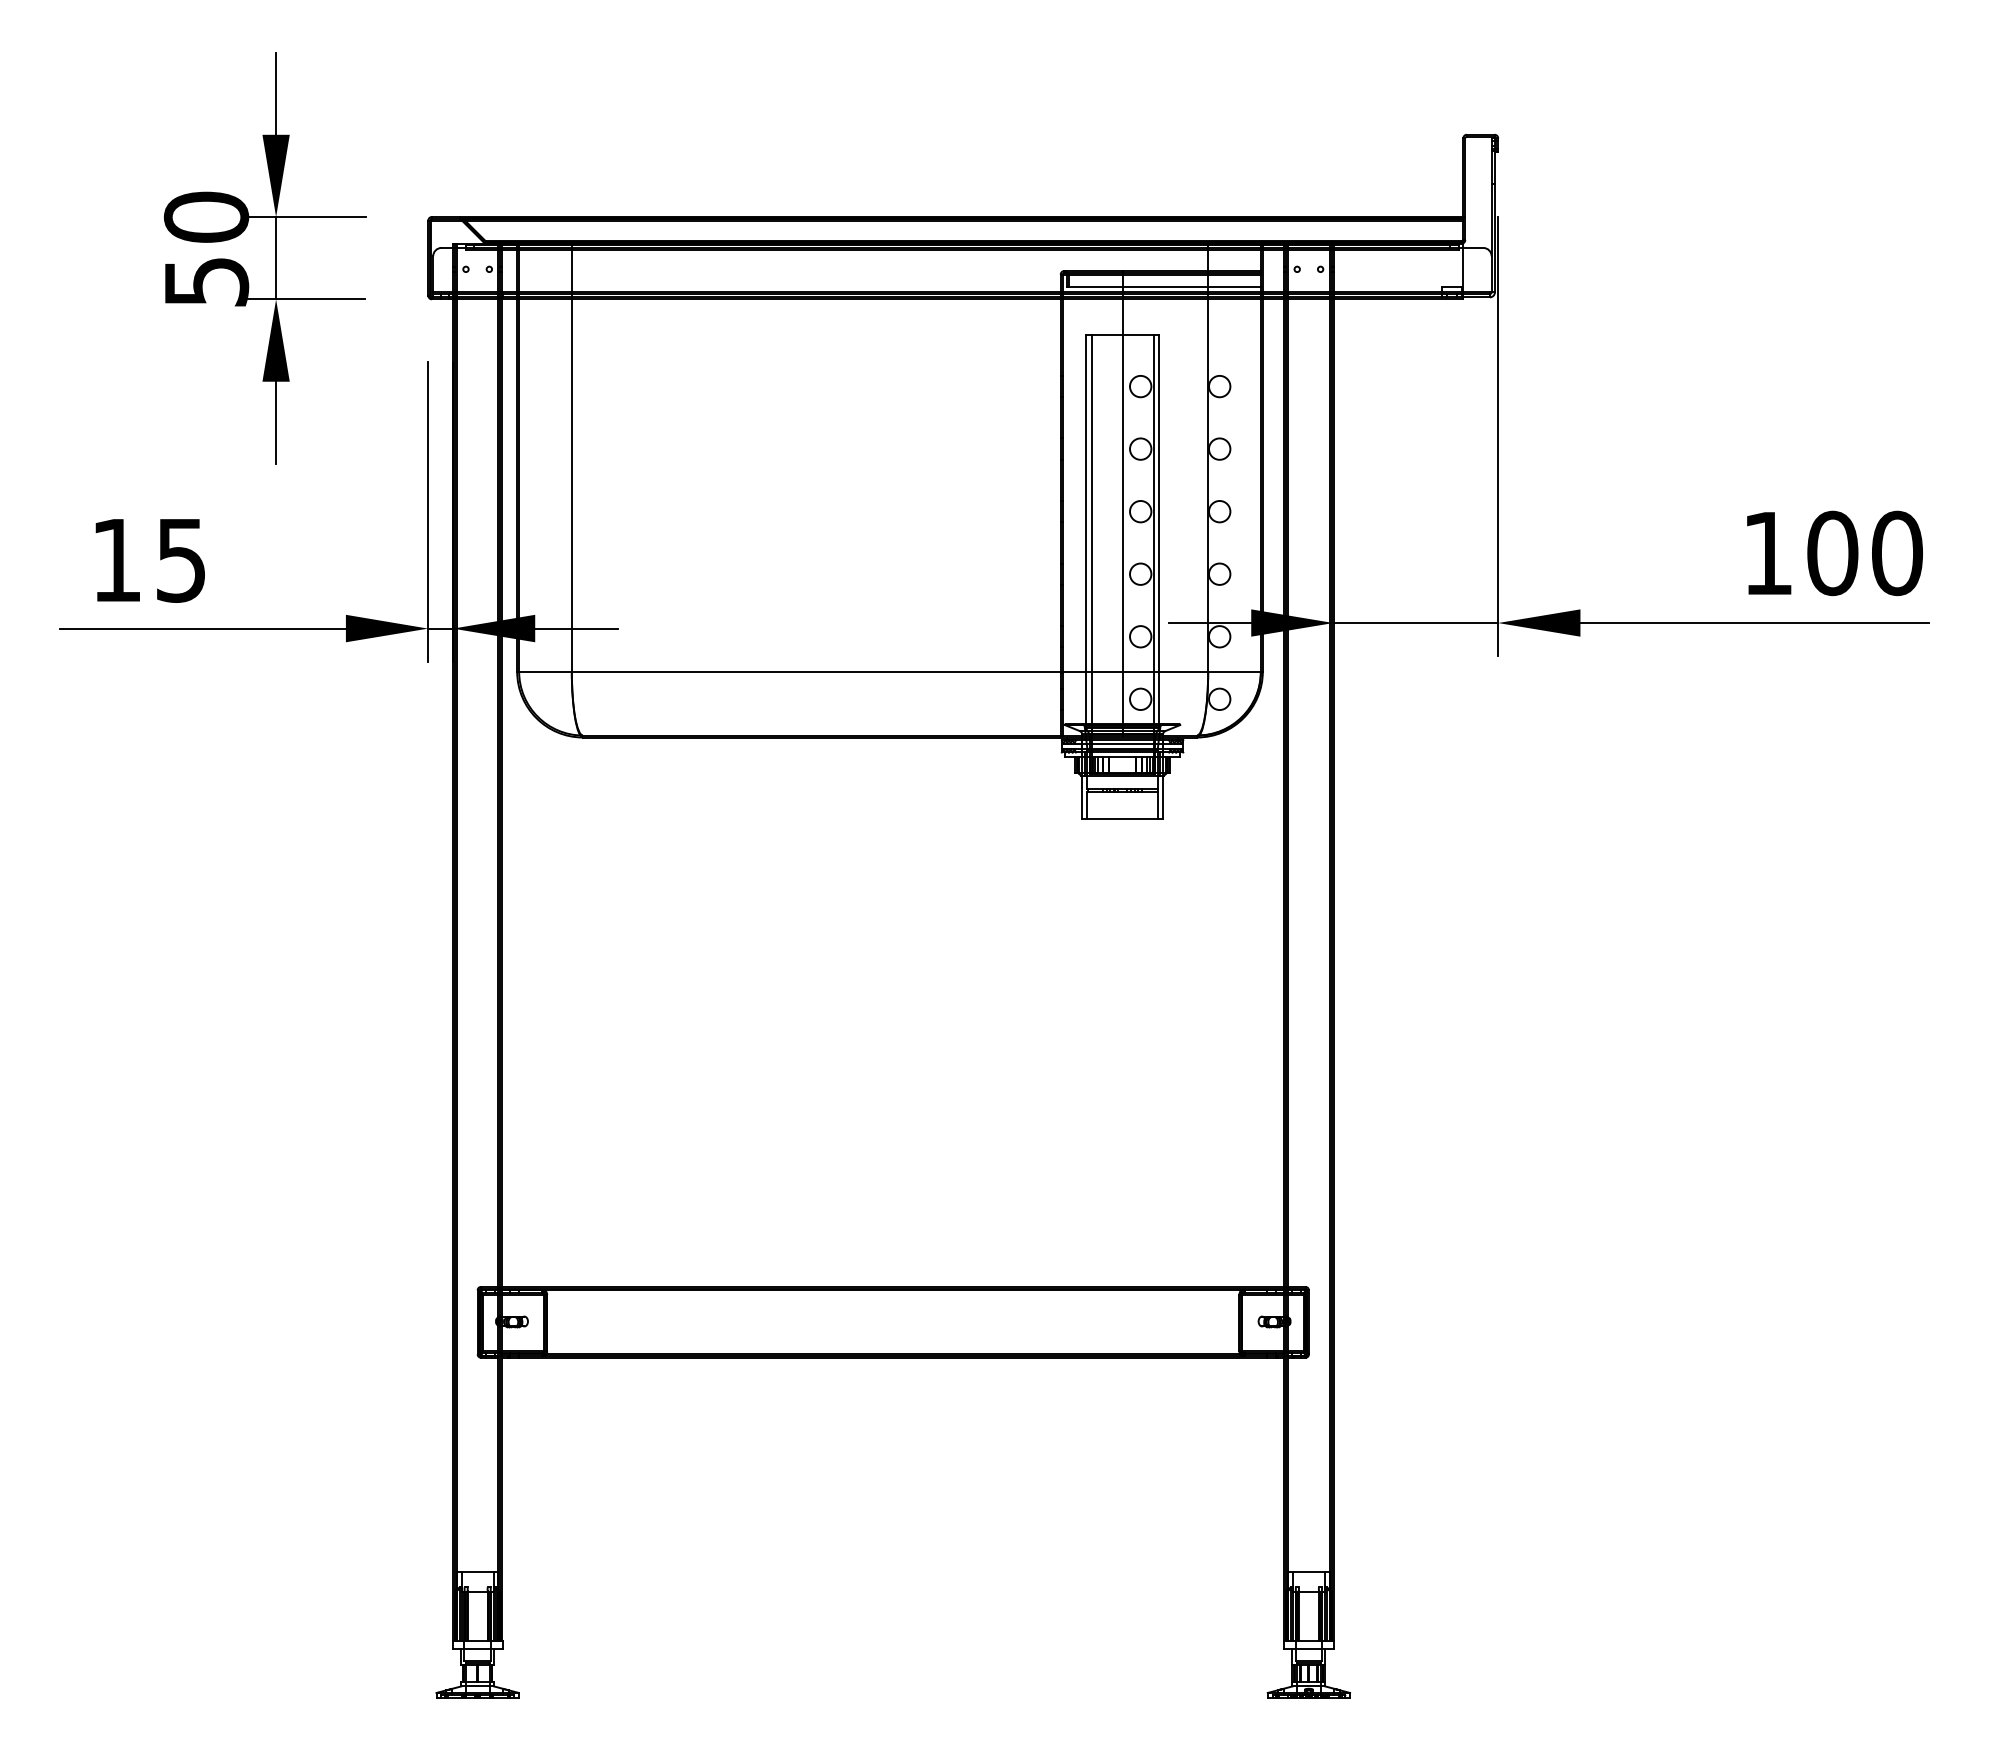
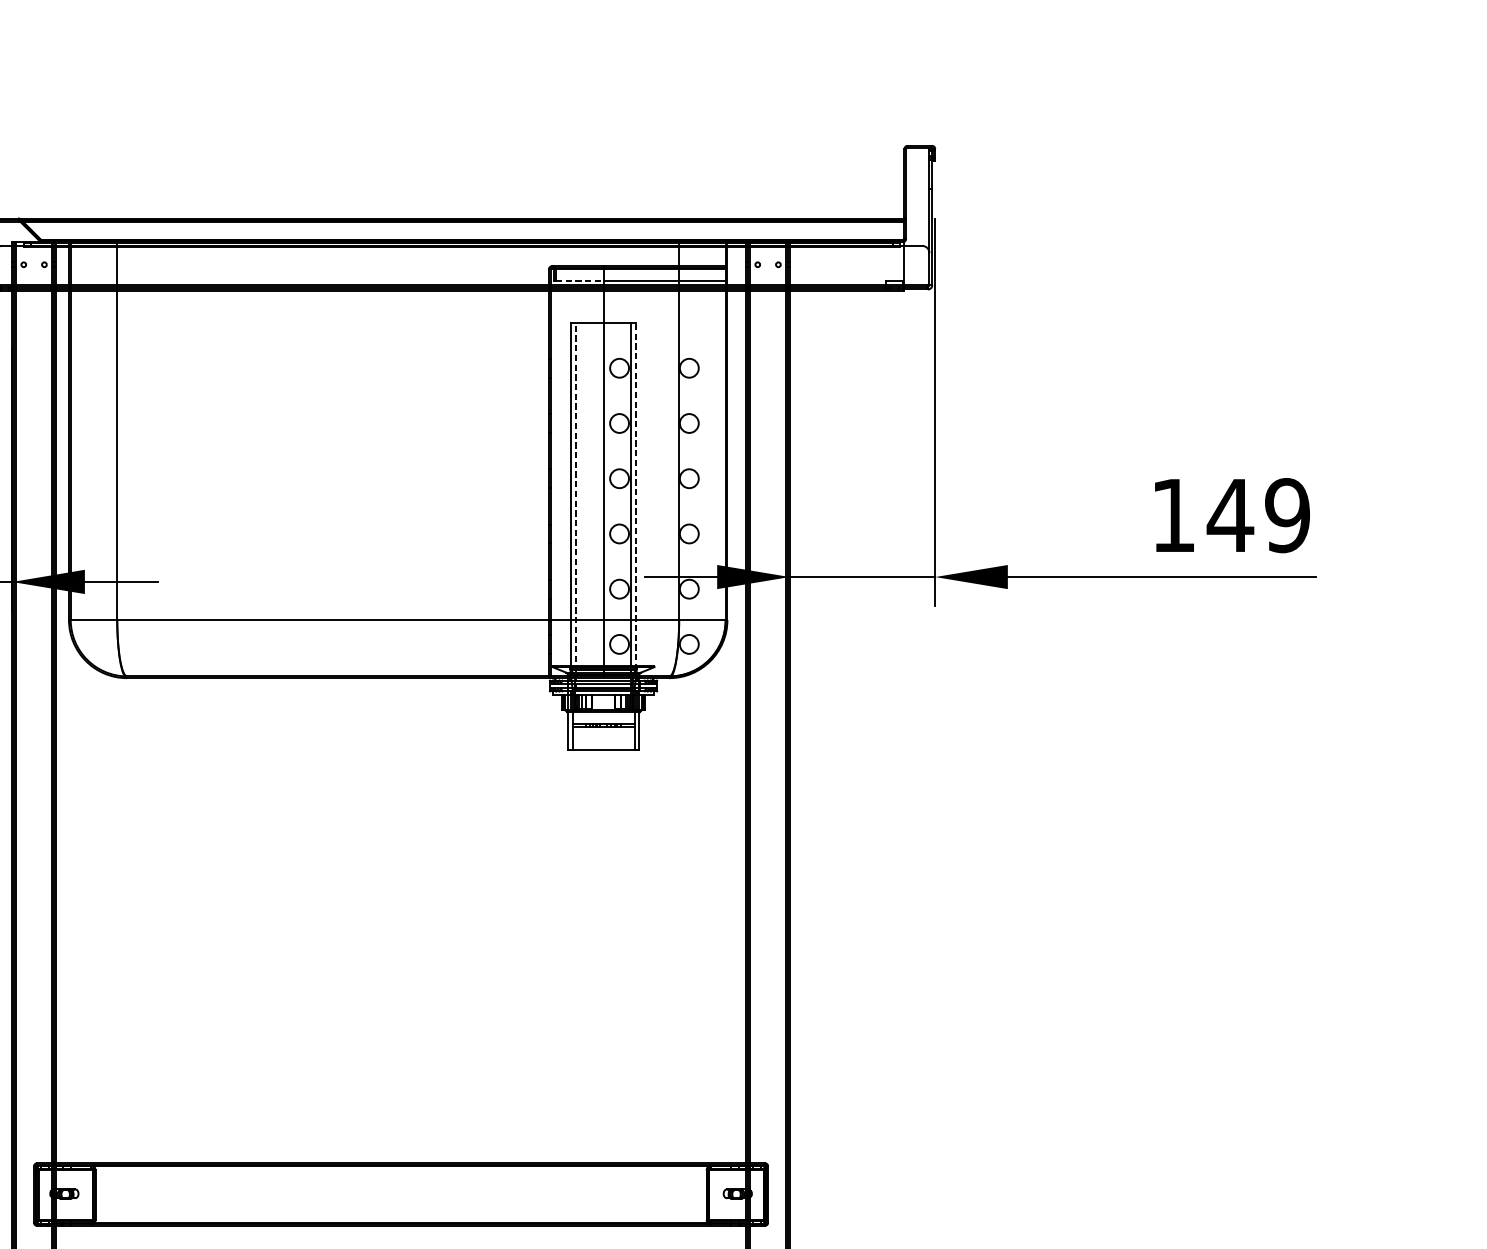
line: (1095, 287) -> (579, 280), solid -> dashed
line: (1159, 531) -> (636, 496), solid -> dashed
text: (1863, 553) -> (1257, 515), 100 -> 149
line: (1091, 554) -> (576, 516), solid -> dashed

